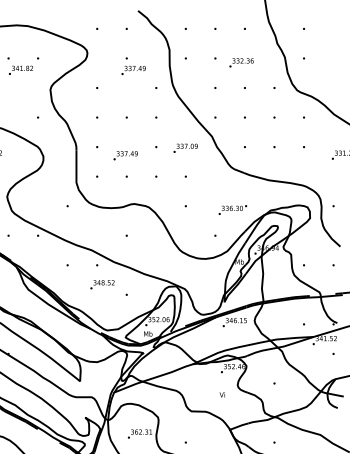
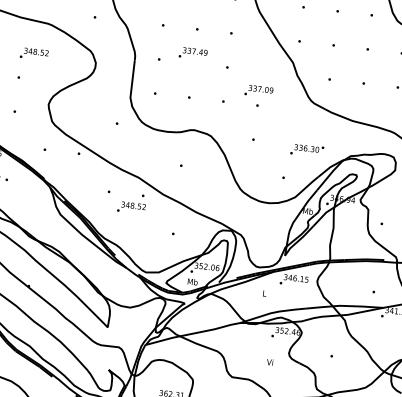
text: (185, 147) -> (258, 90), moved
text: (125, 155) -> (193, 53), moved
text: (102, 284) -> (131, 207), moved

